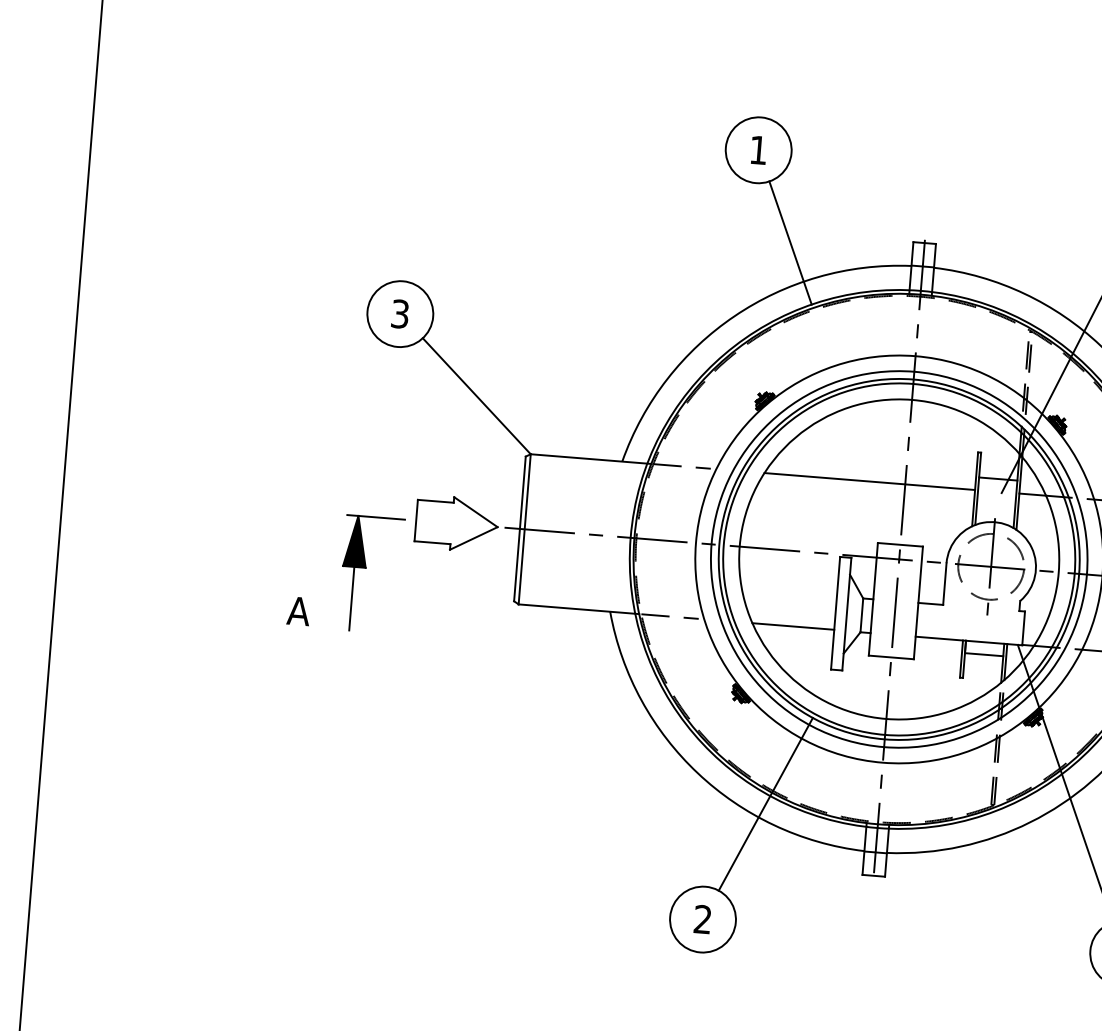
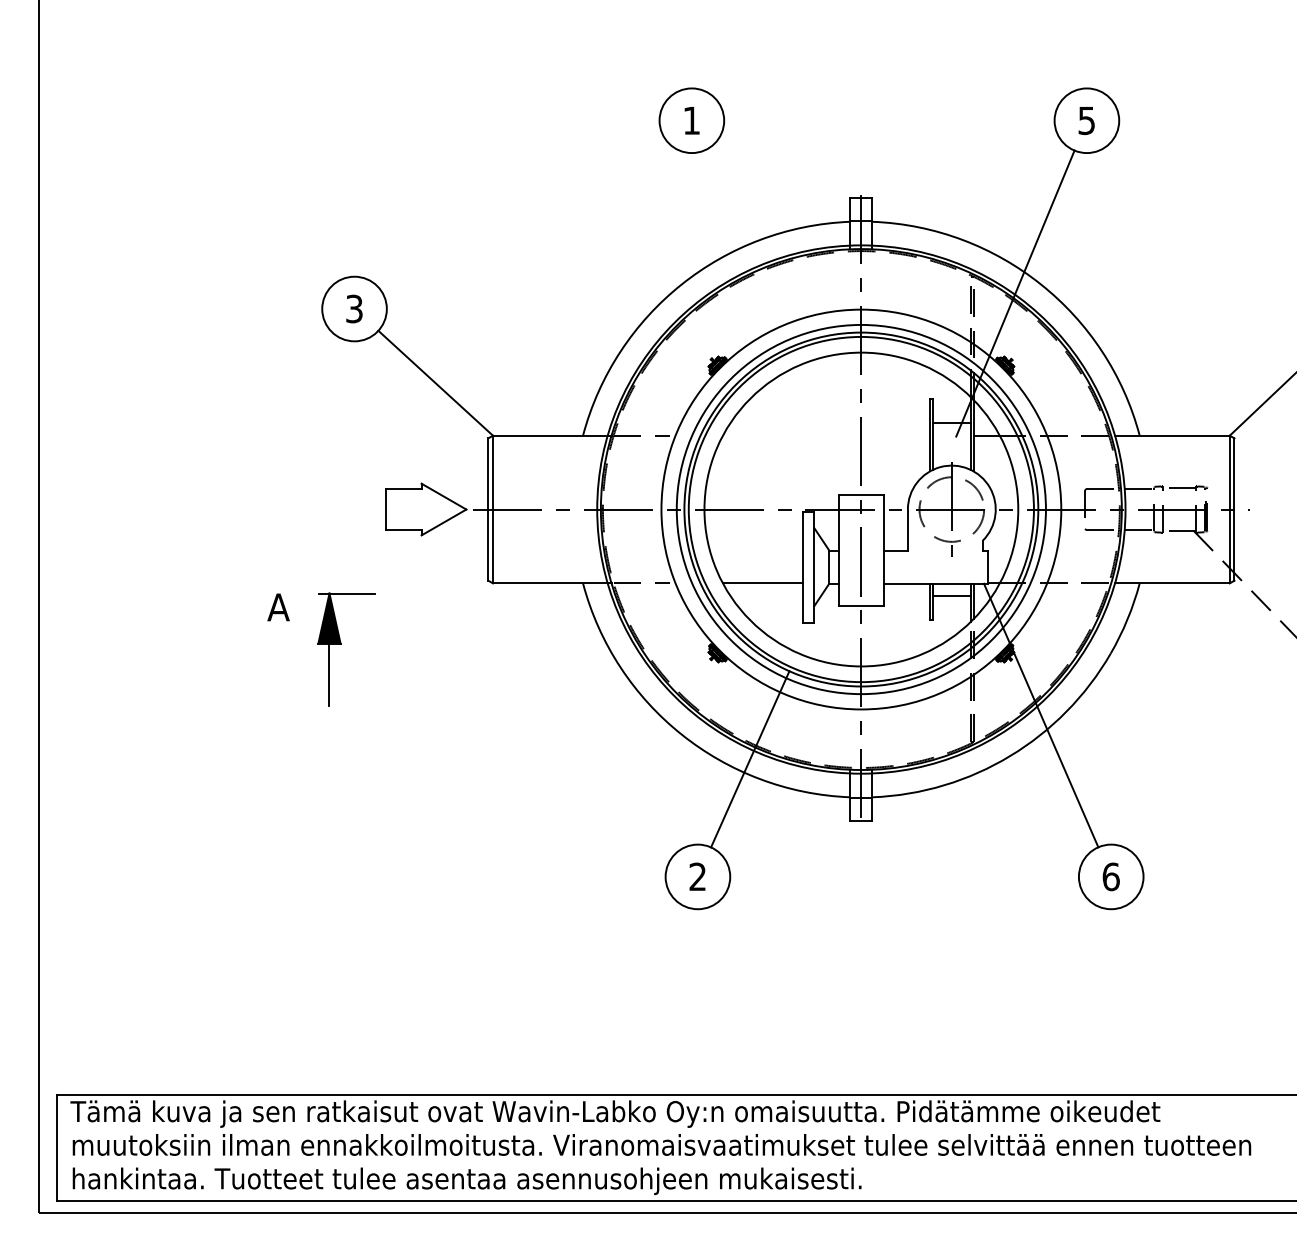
line: (789, 242) -> (729, 208), removed
line: (869, 481) -> (826, 435), removed
part: (366, 568) -> (341, 644), moved

